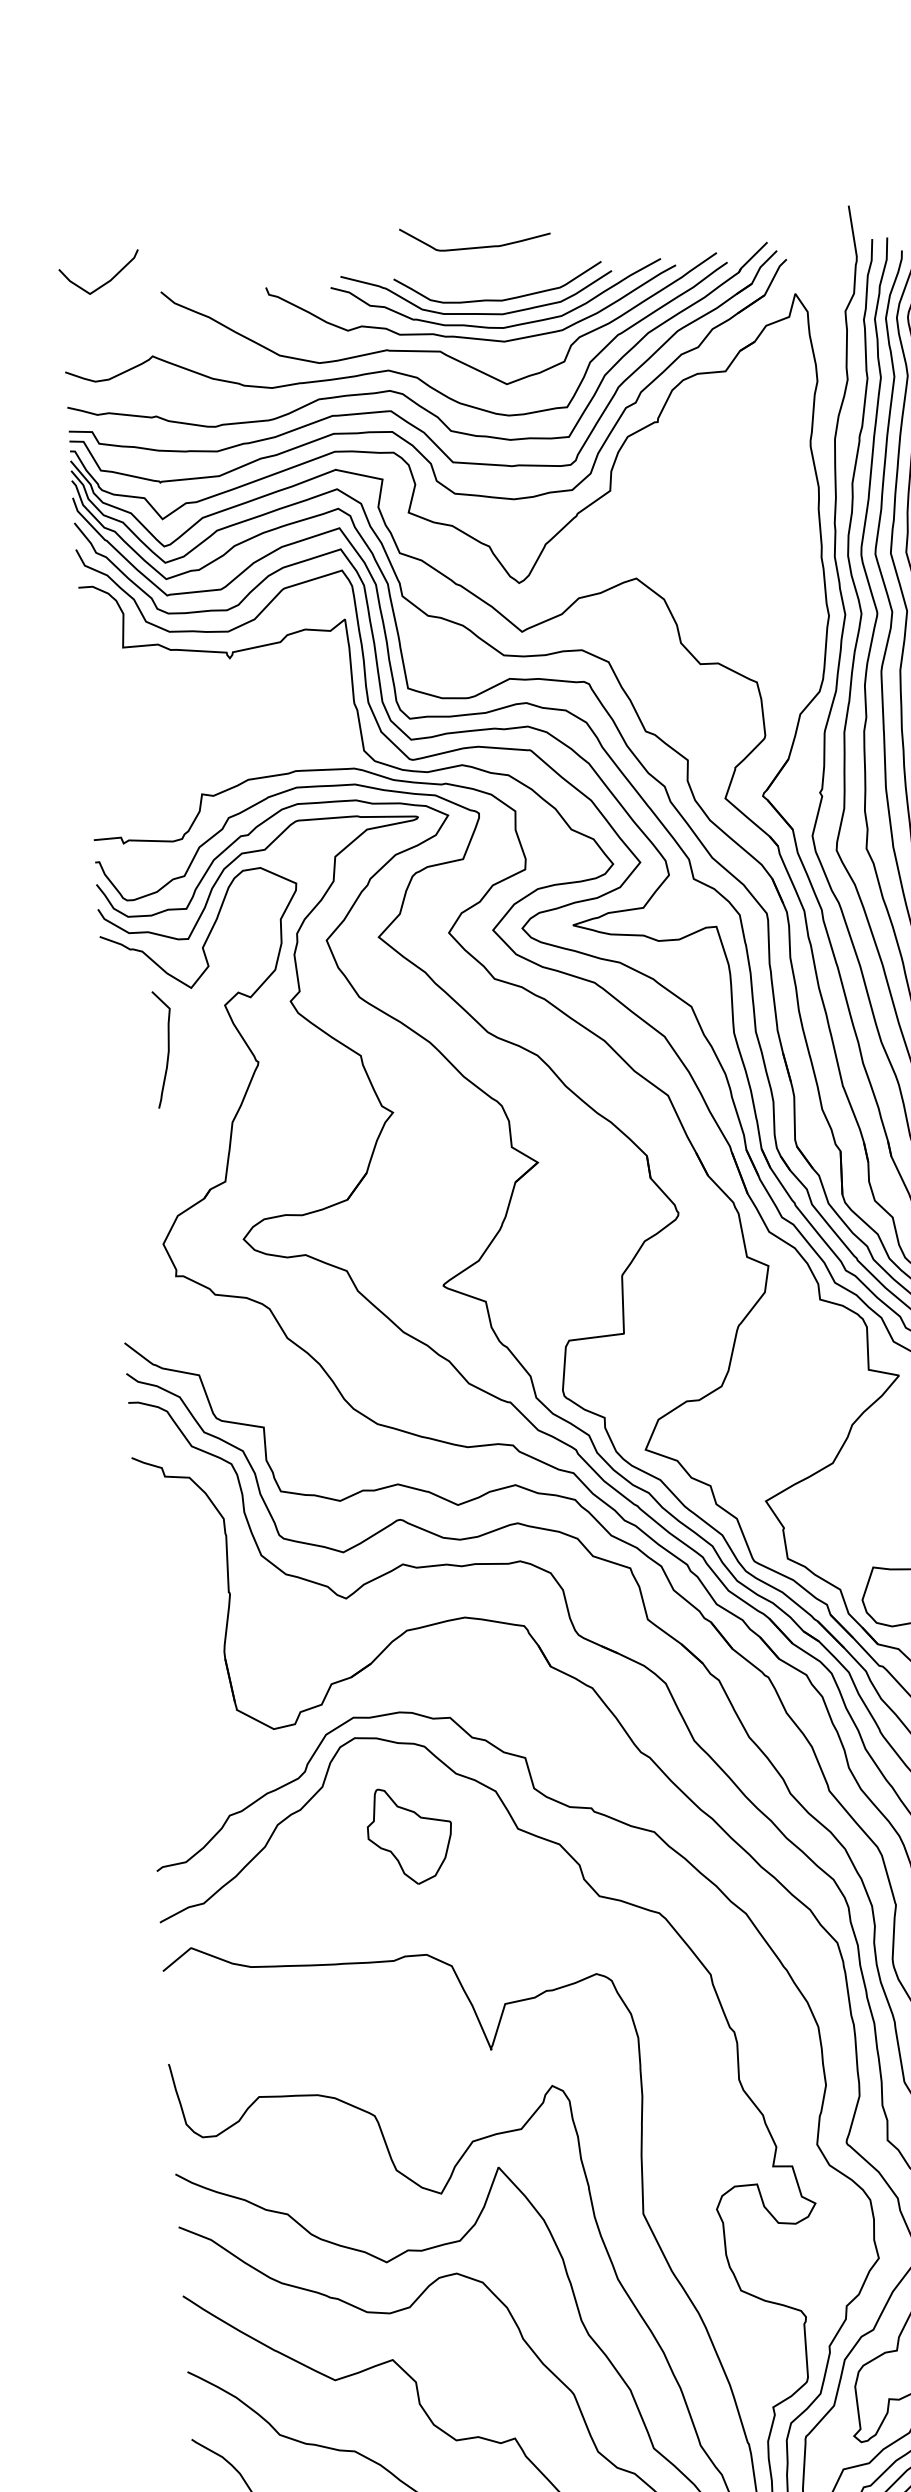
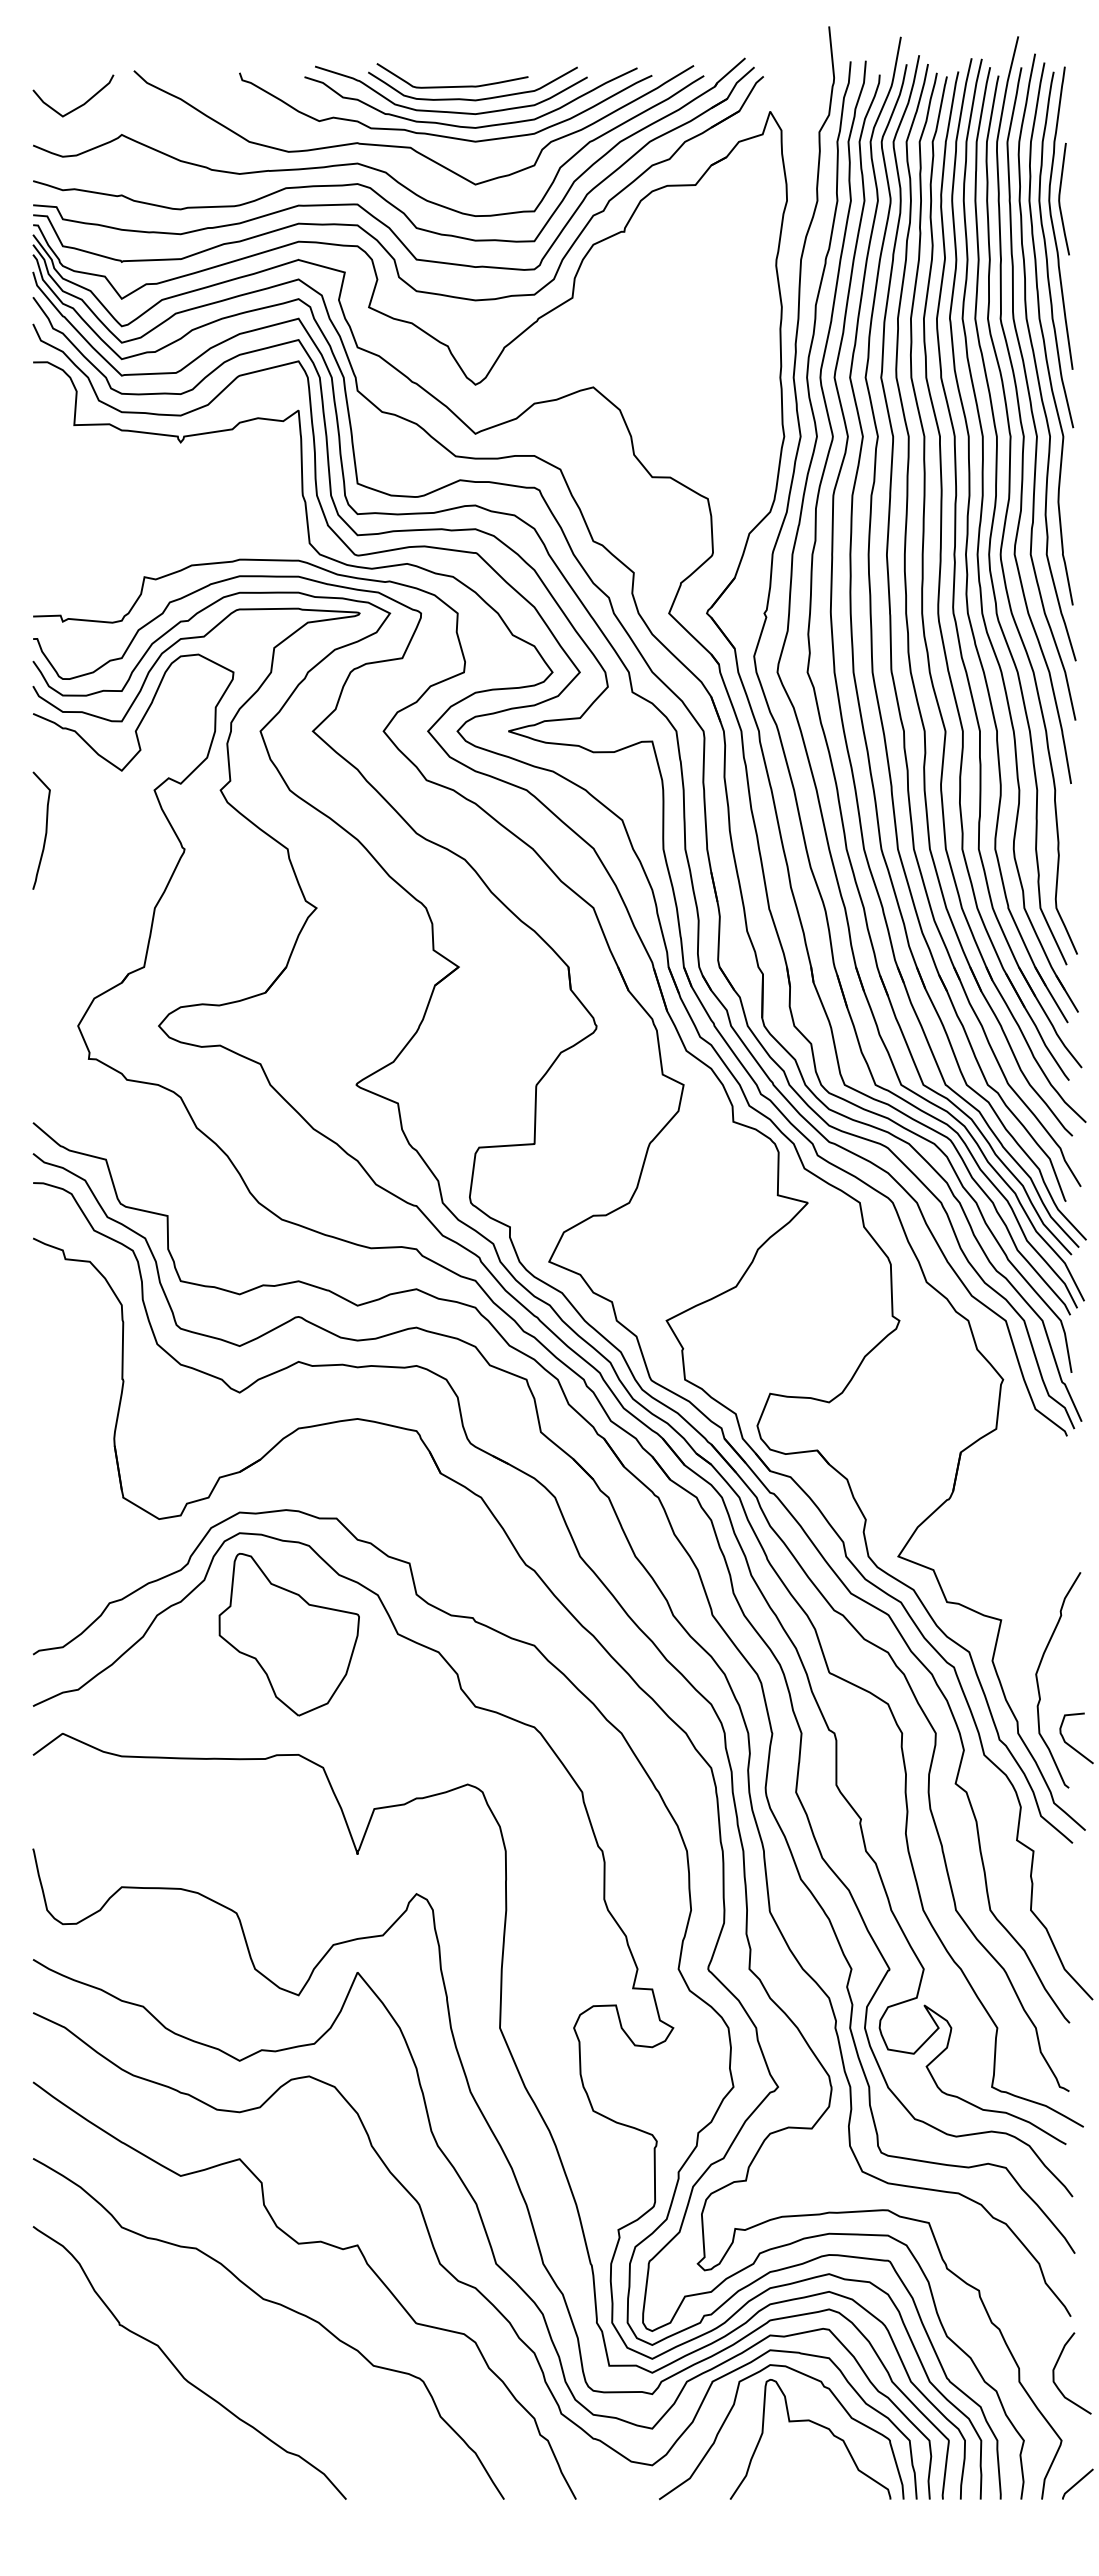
curve: (475, 247) -> (452, 86), moved
curve: (105, 282) -> (79, 105), moved
curve: (167, 1049) -> (45, 830), moved
part: (409, 1835) -> (288, 1634), size x1.67

